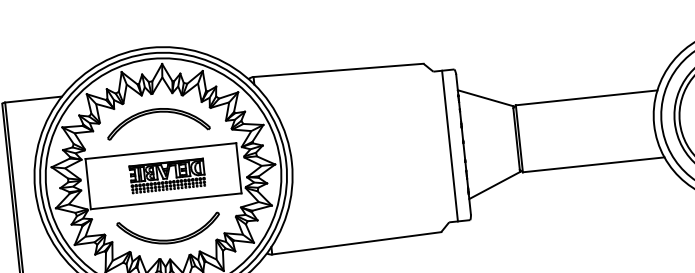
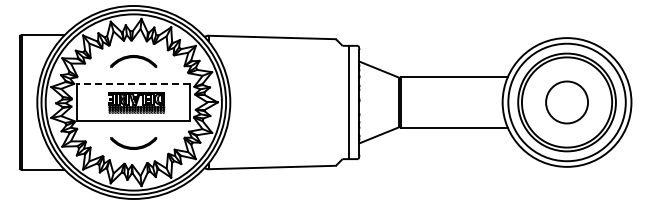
part: (157, 121) -> (133, 61), size x0.6
line: (160, 150) -> (133, 83), solid -> dashed
part: (168, 230) -> (133, 143), size x0.6

